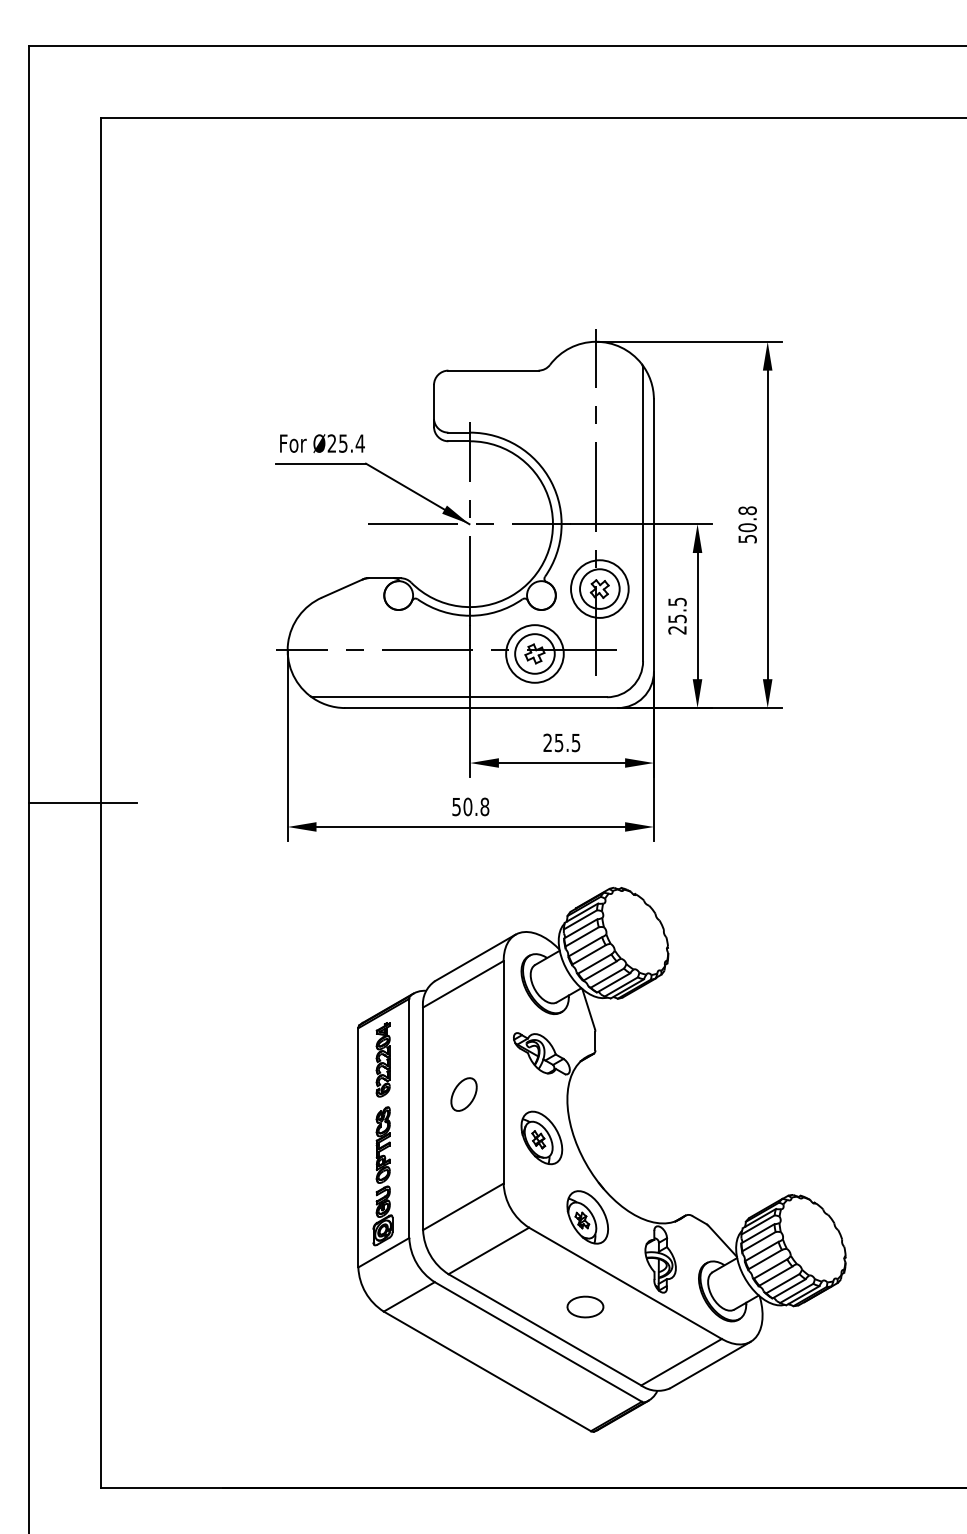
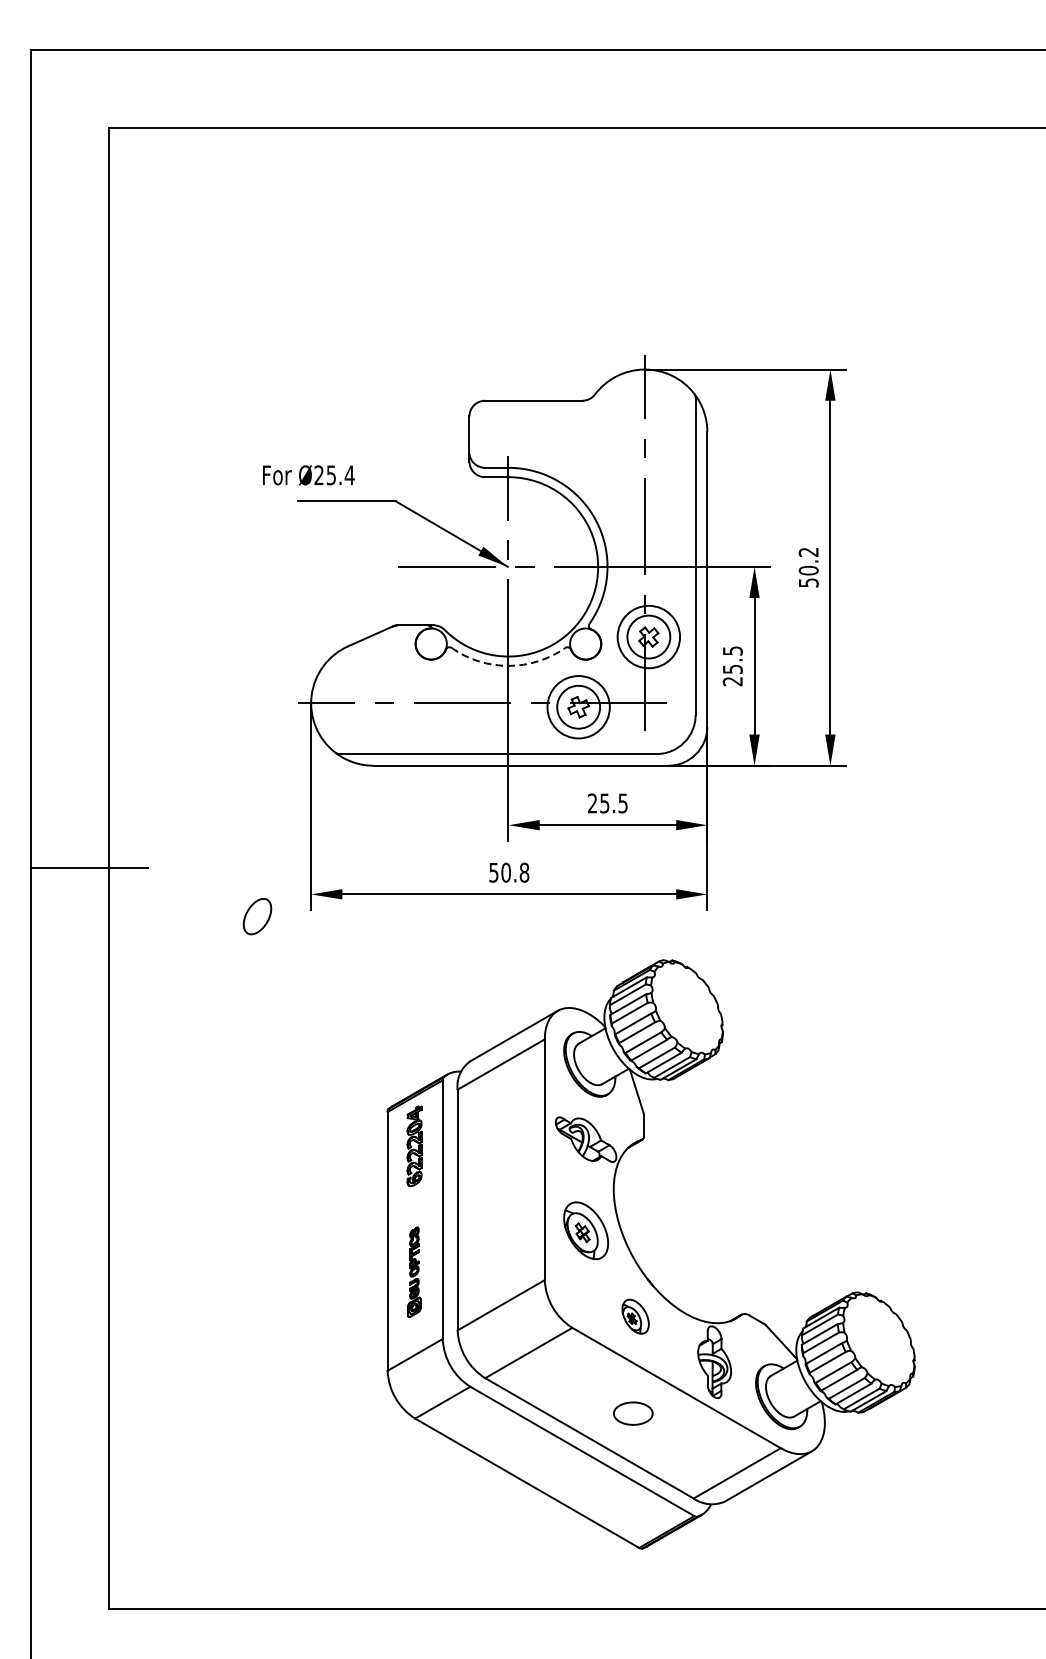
text: (322, 443) -> (308, 475), moved
text: (747, 510) -> (808, 552), 50.8 -> 50.2
arc: (470, 615) -> (508, 665), solid -> dashed
part: (463, 1094) -> (256, 916), moved
part: (382, 1176) -> (413, 1272), size x0.6
part: (587, 1217) -> (635, 1316), size x0.6

